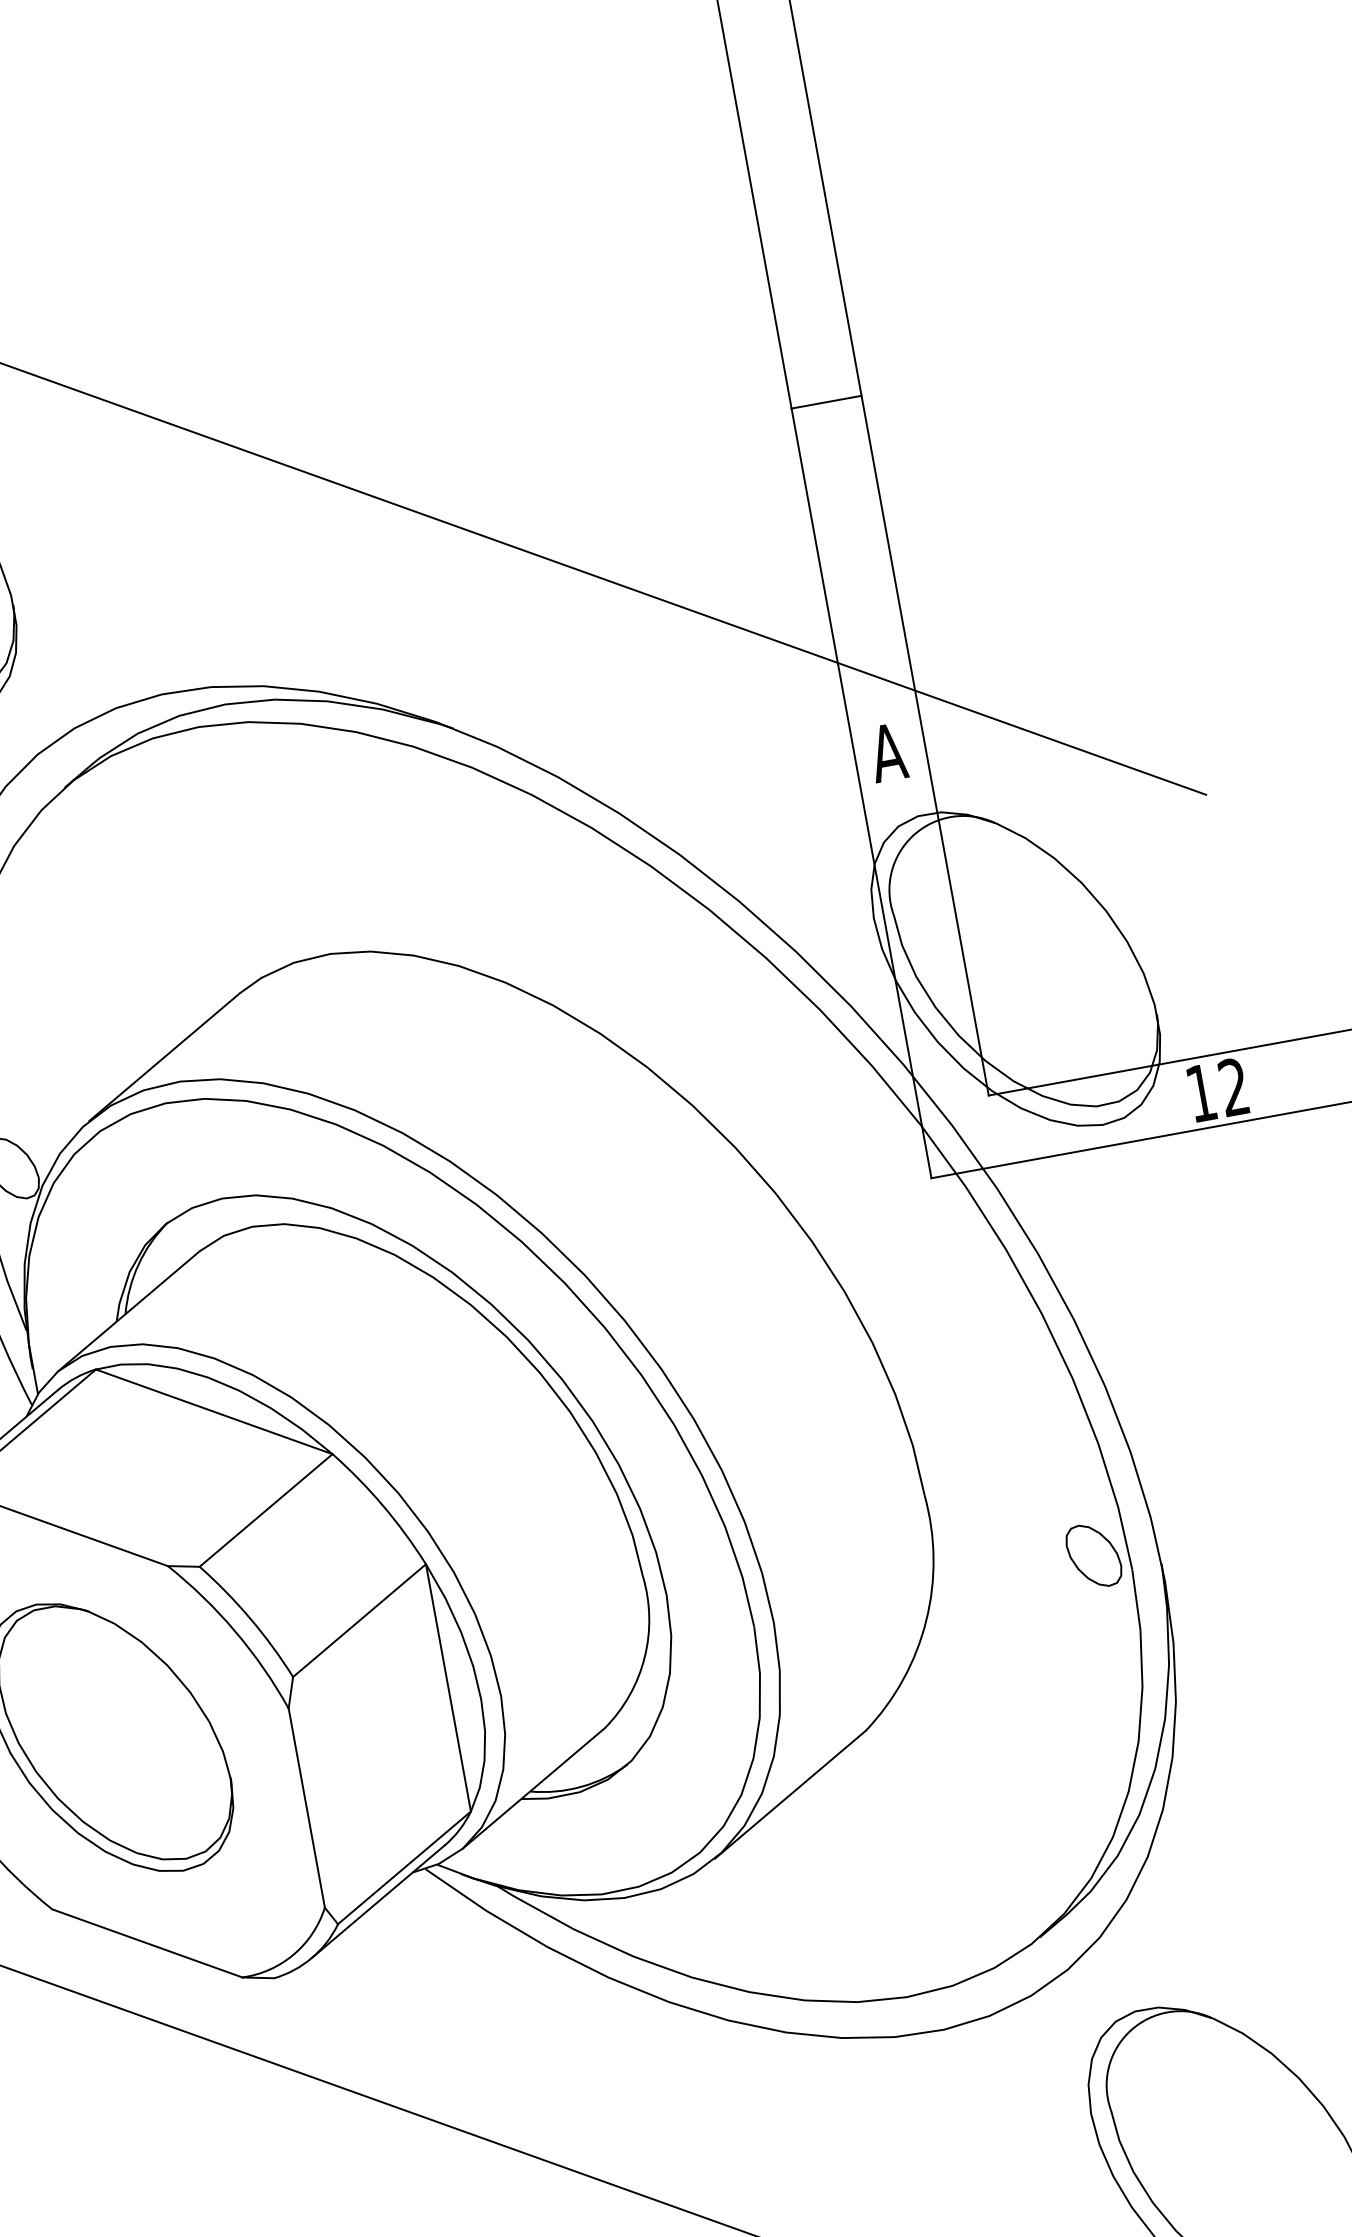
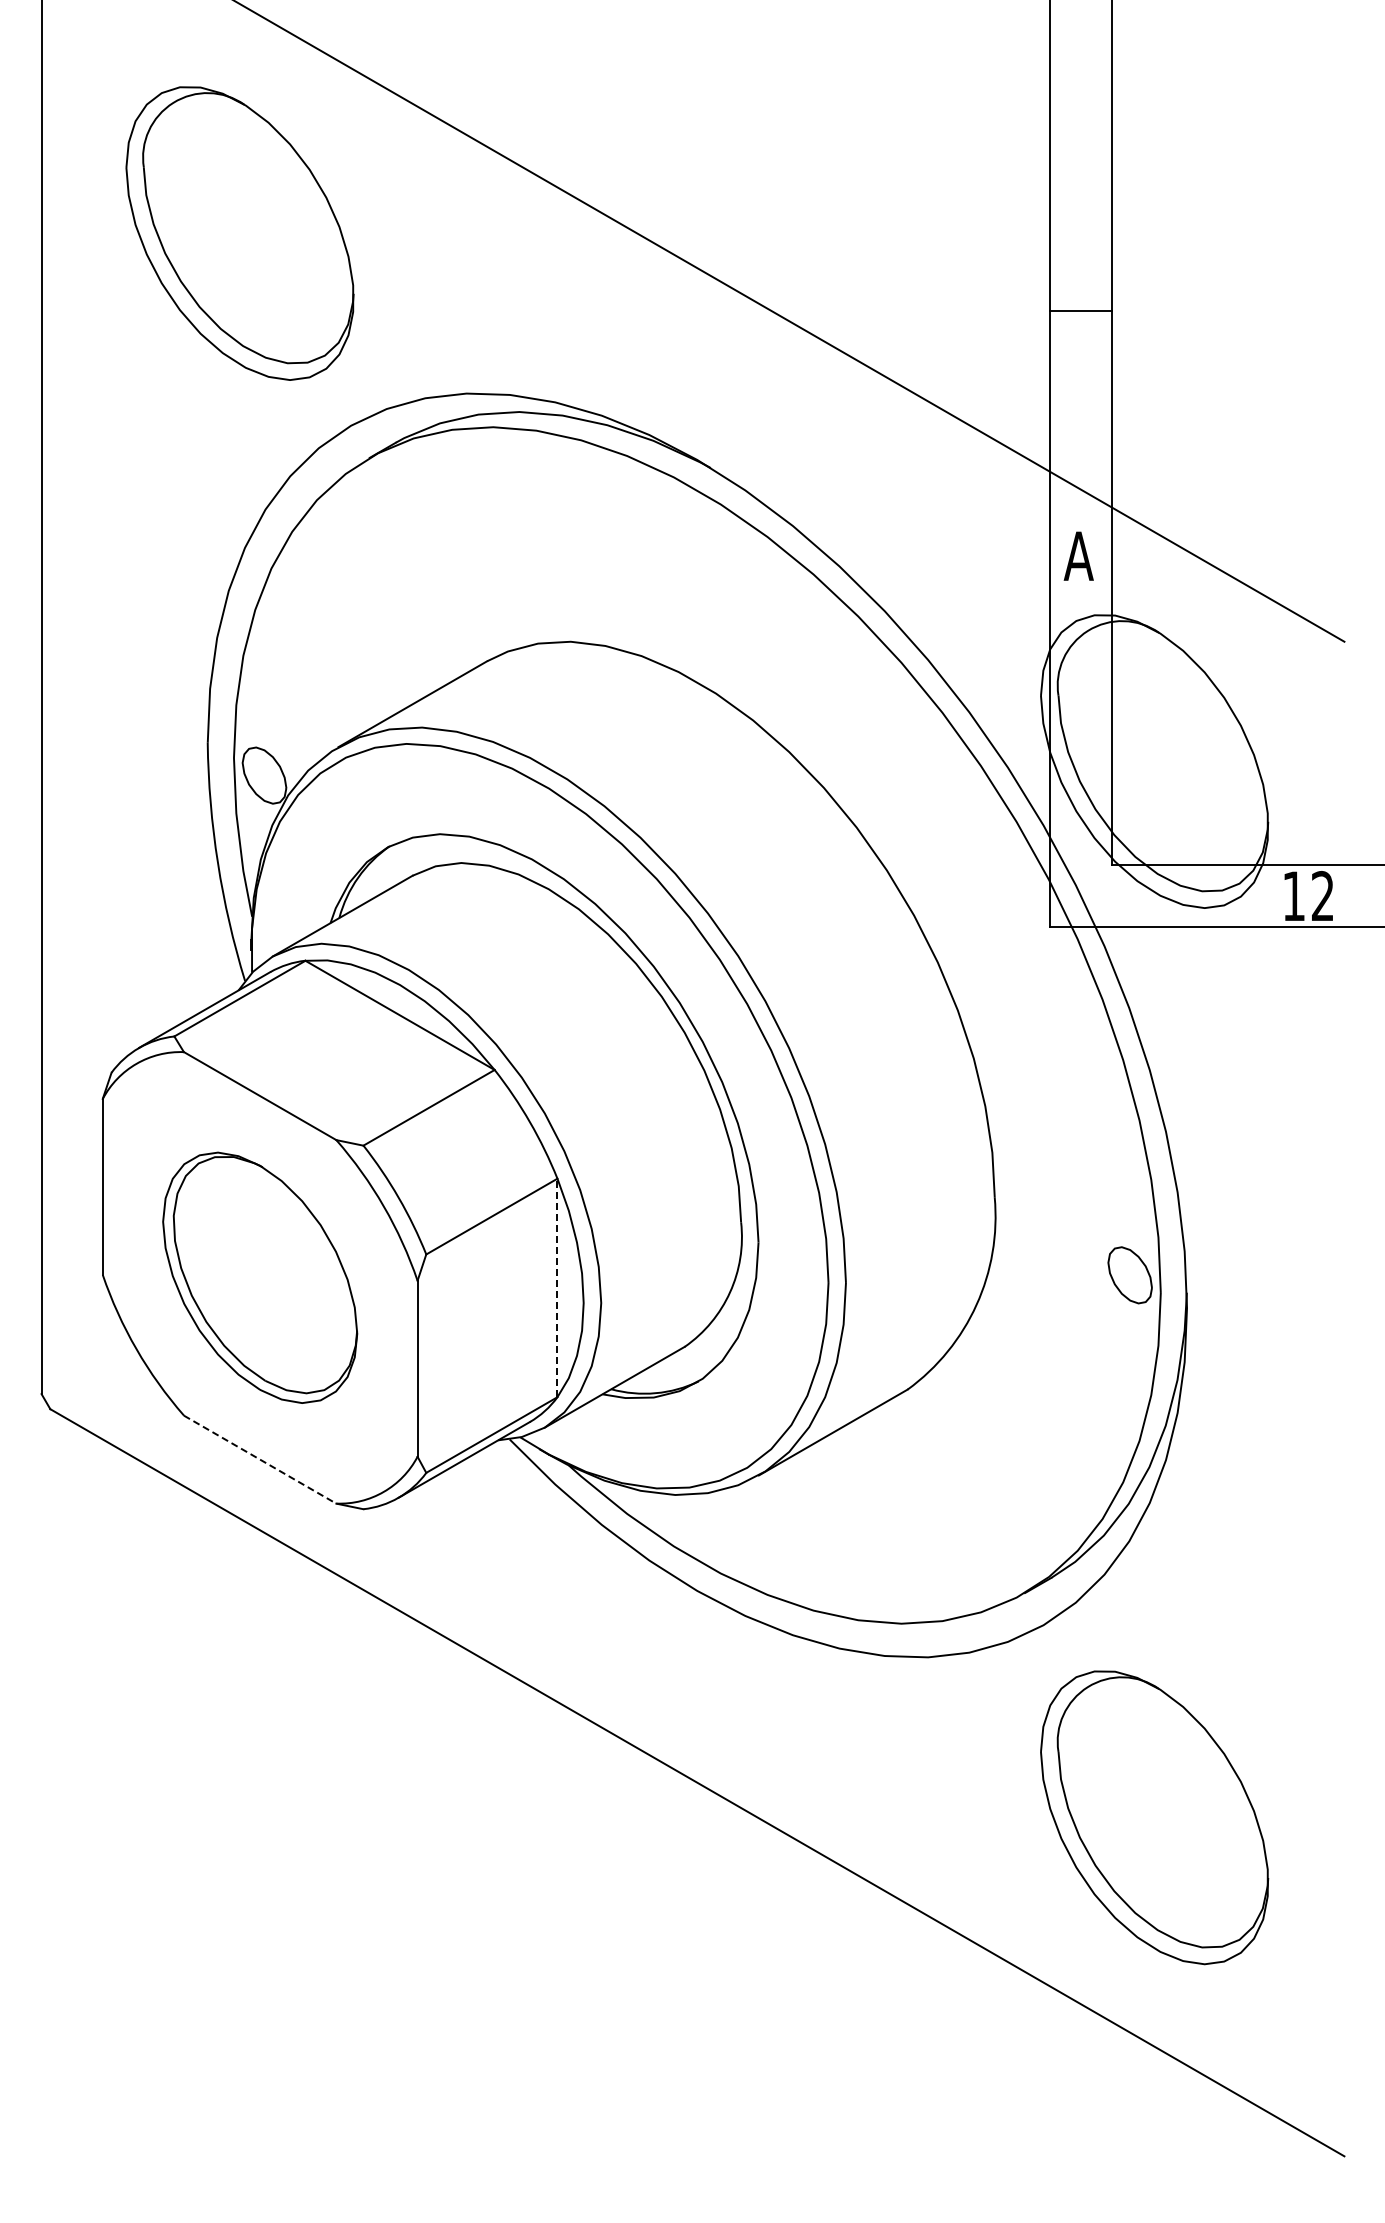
line: (826, 401) -> (1080, 310), moved
line: (448, 1687) -> (557, 1287), solid -> dashed
line: (147, 1943) -> (260, 1459), solid -> dashed

